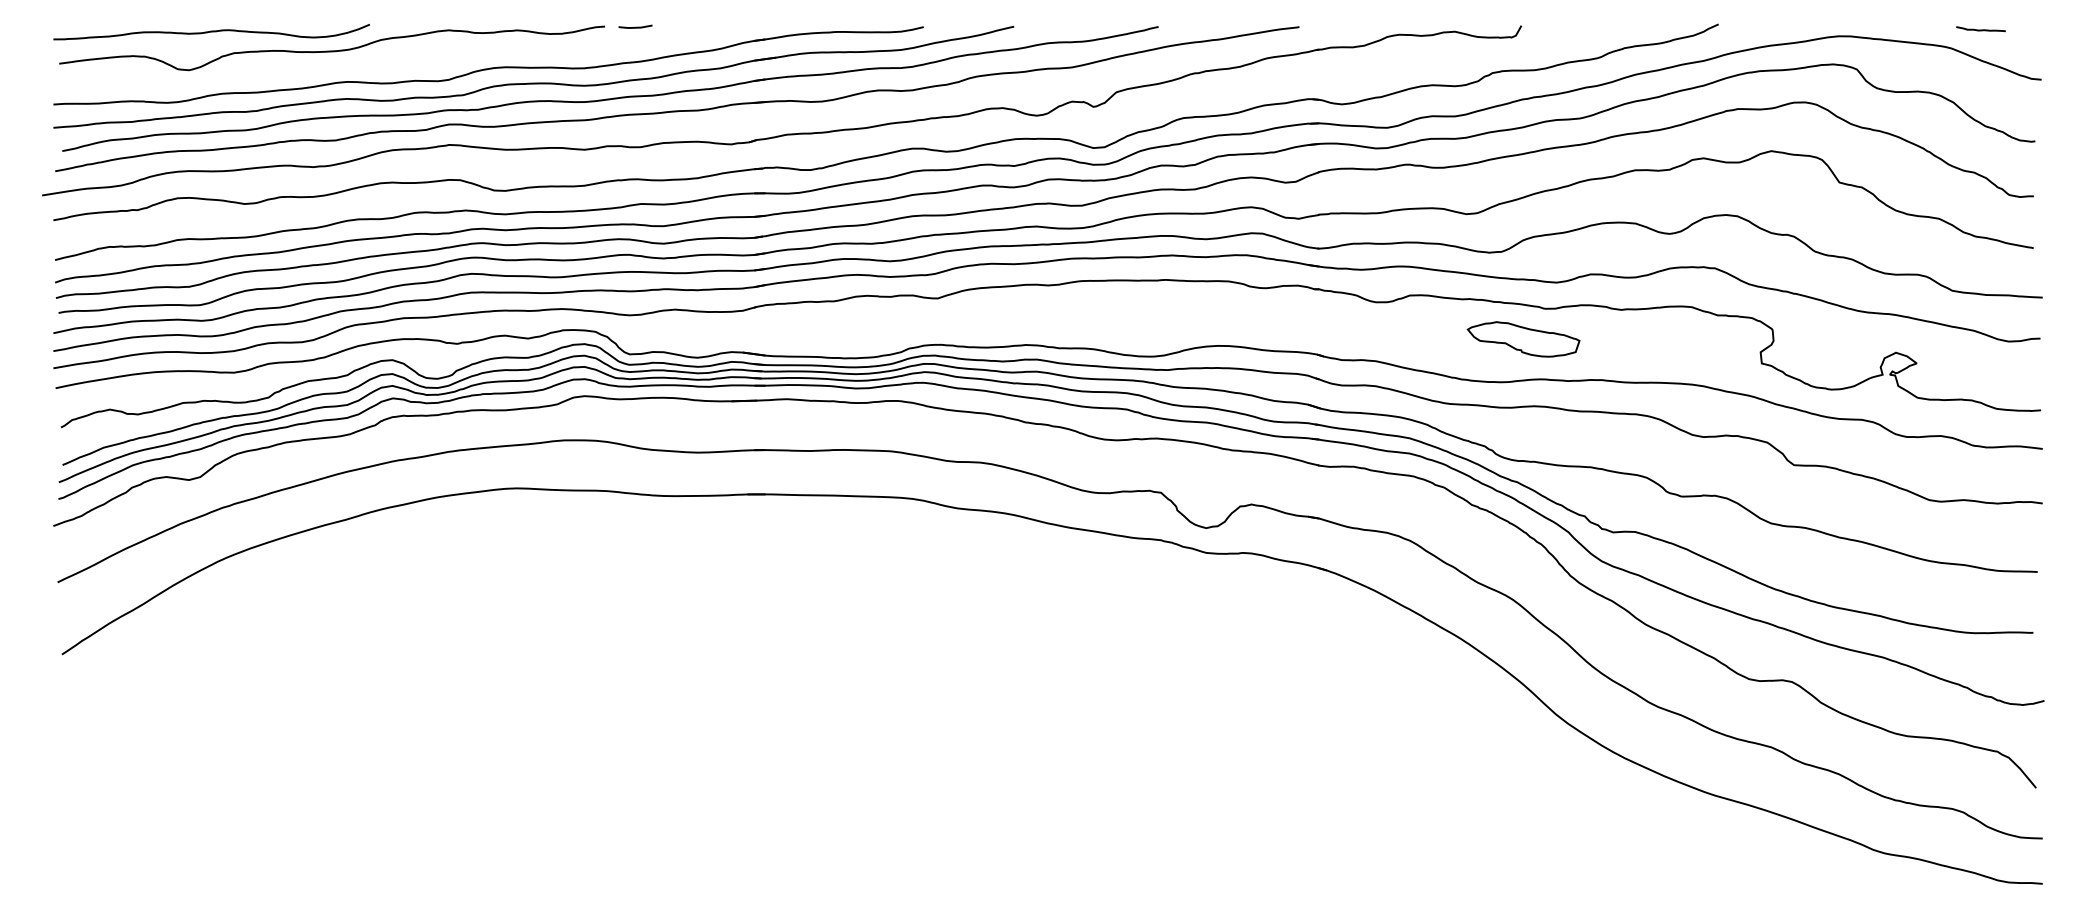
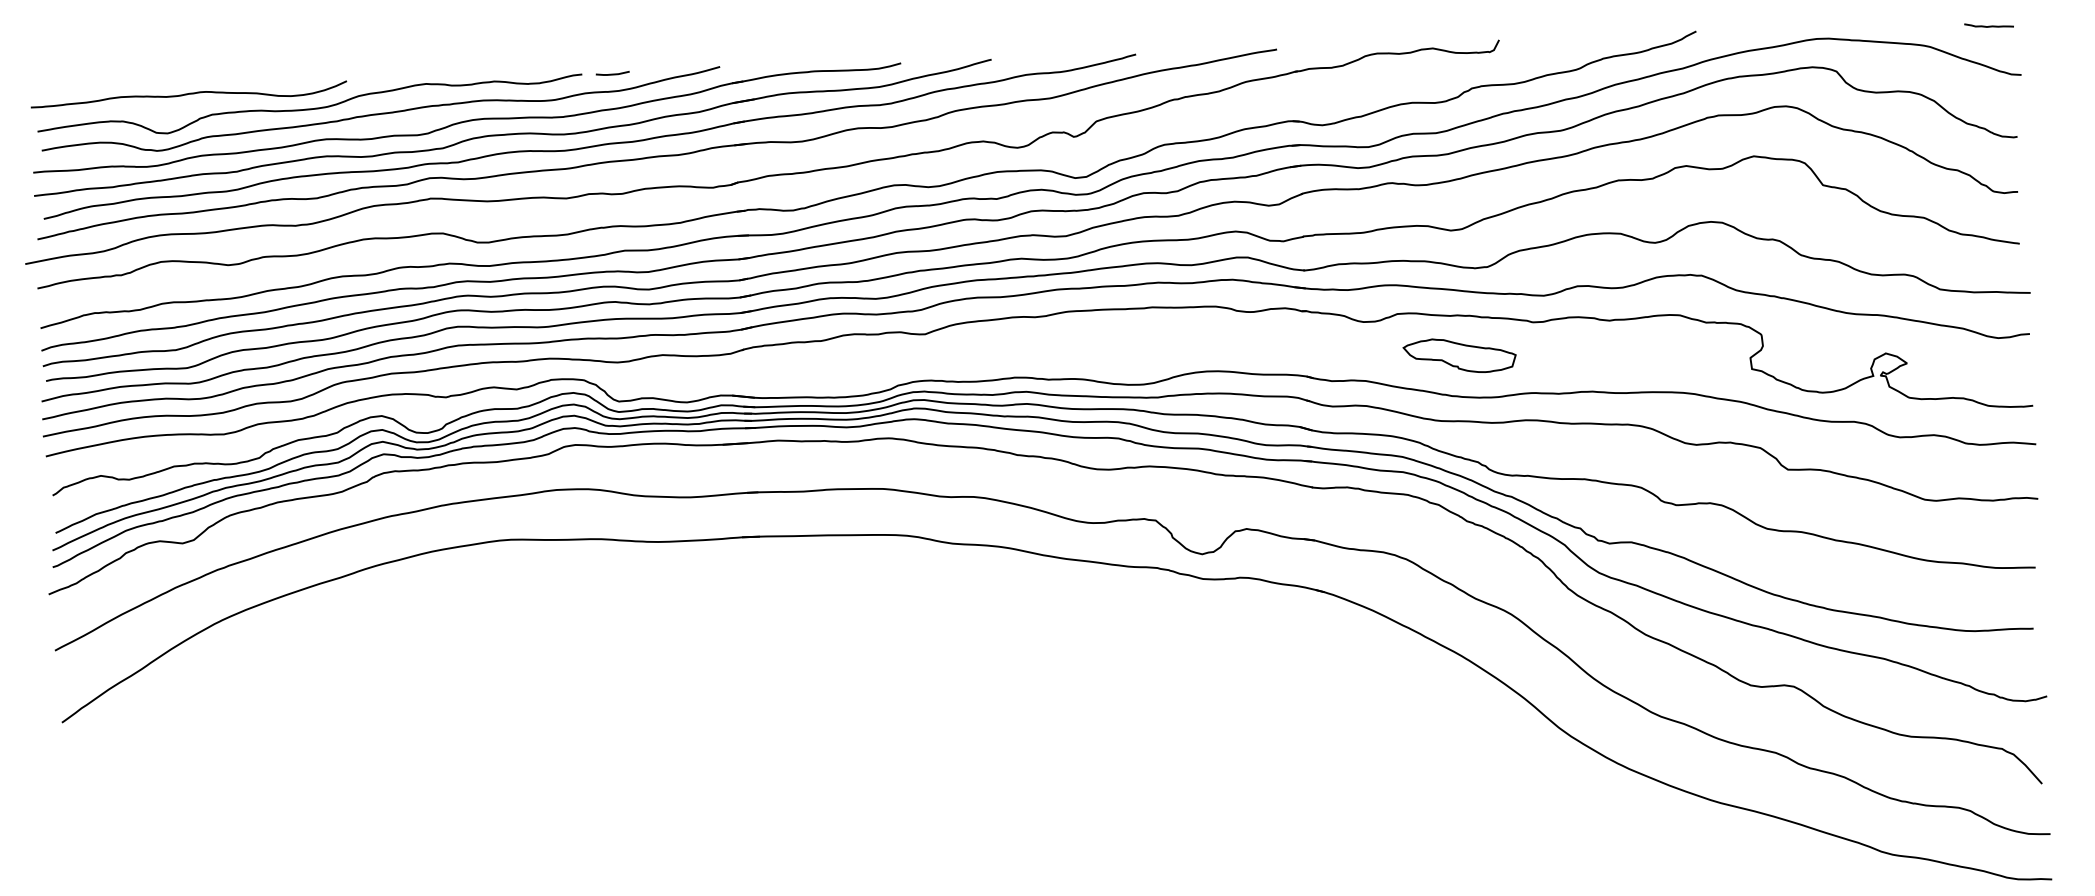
curve: (1980, 29) -> (1988, 25), moved
curve: (402, 57) -> (380, 112), added
part: (1523, 339) -> (1459, 355), moved

